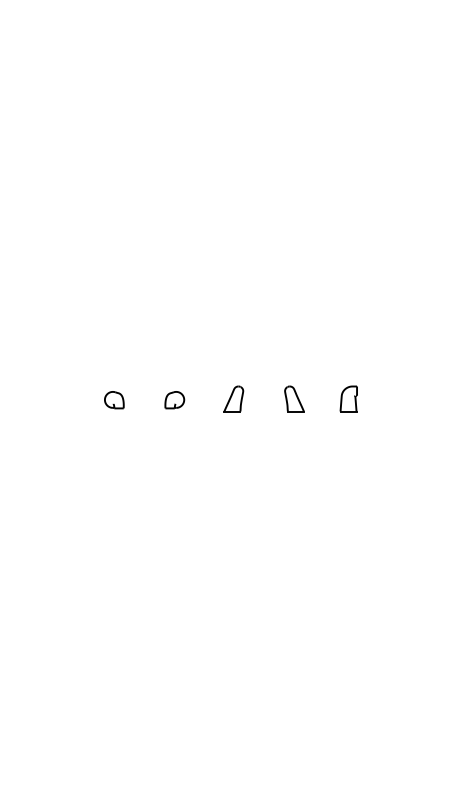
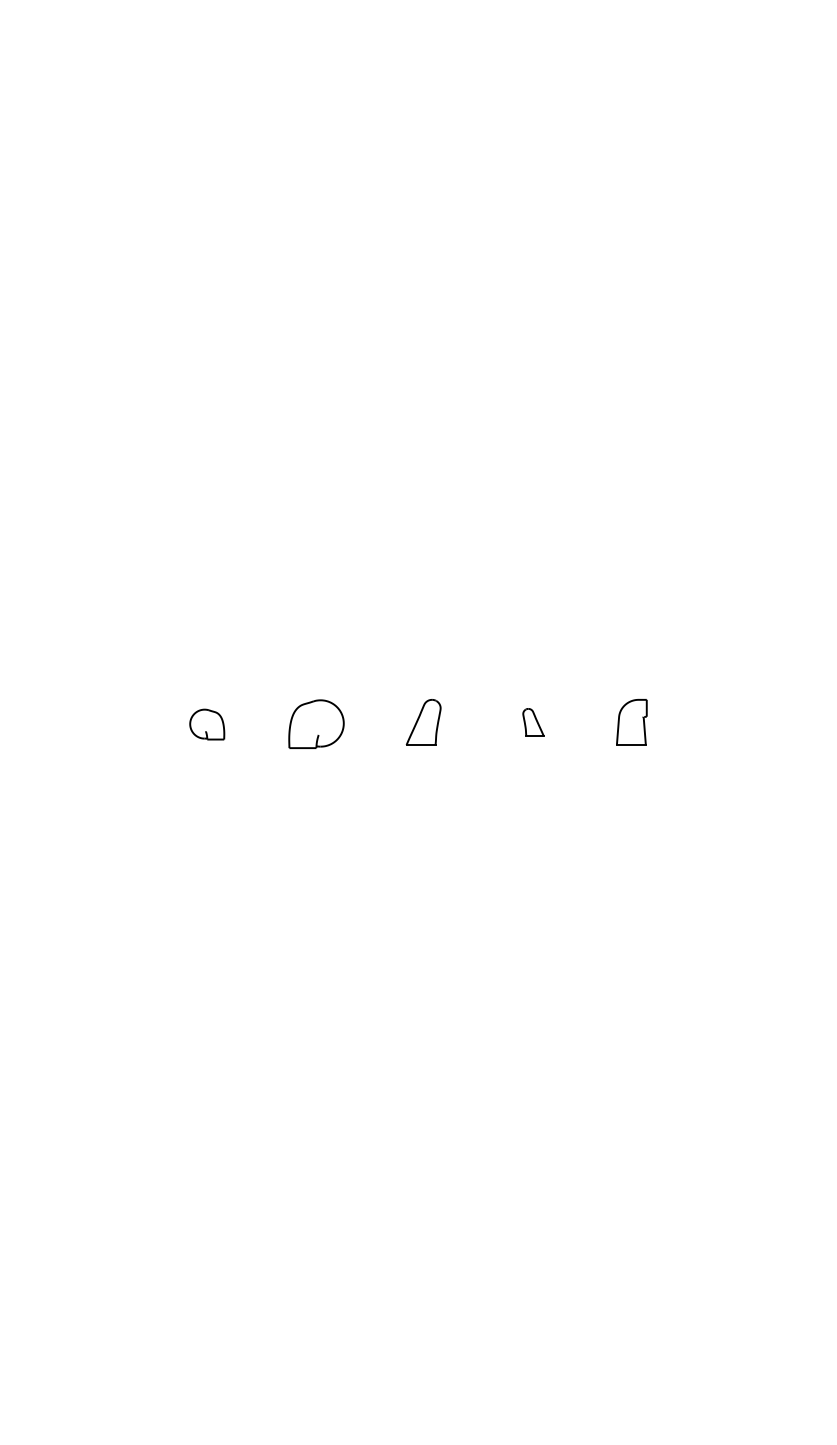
part: (294, 398) -> (533, 721), size x0.6
part: (174, 400) -> (316, 725), size x1.6

